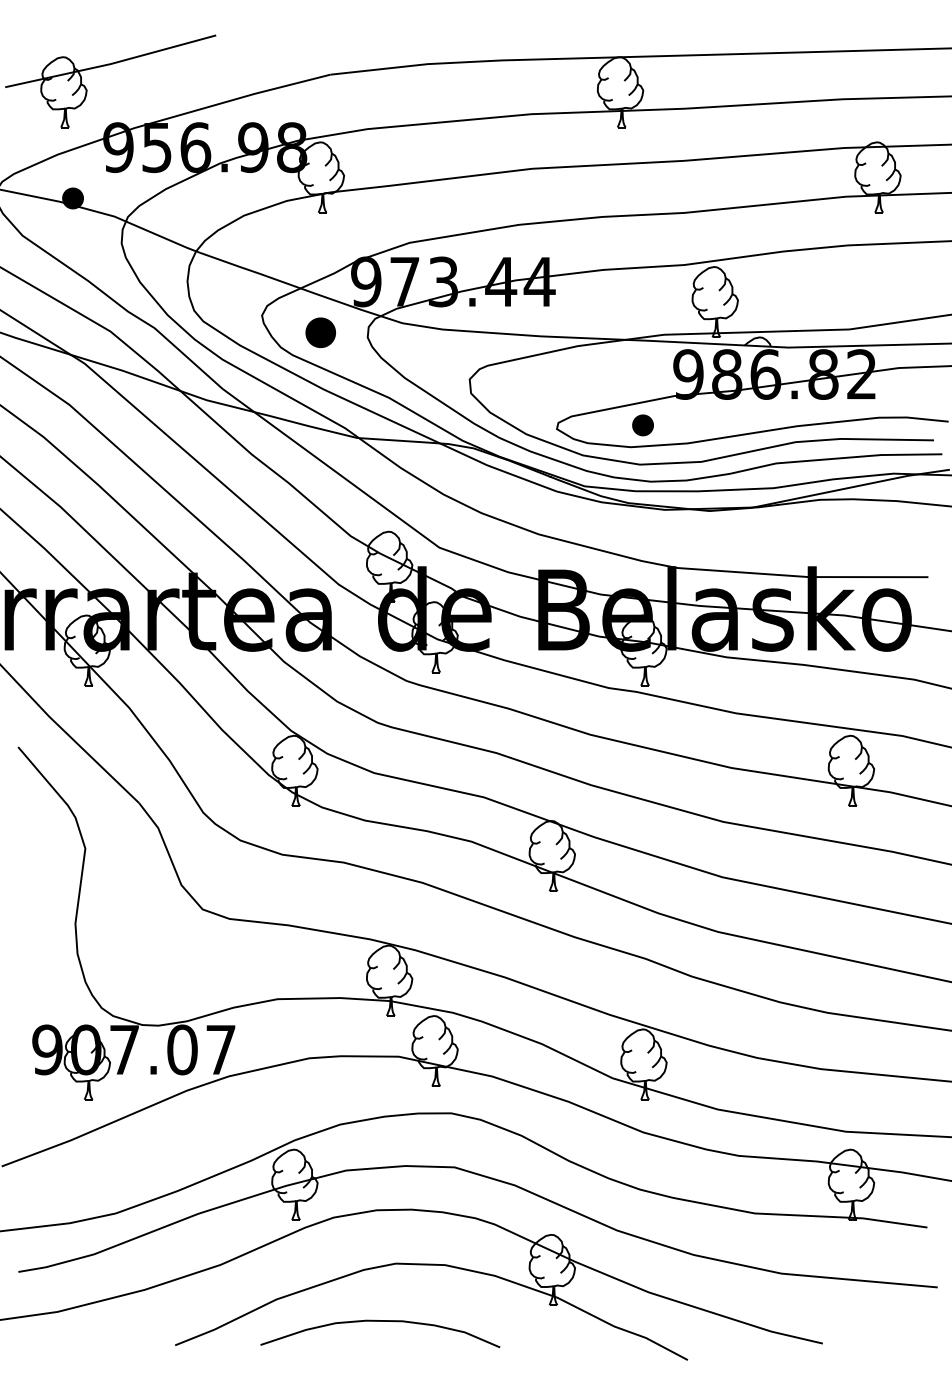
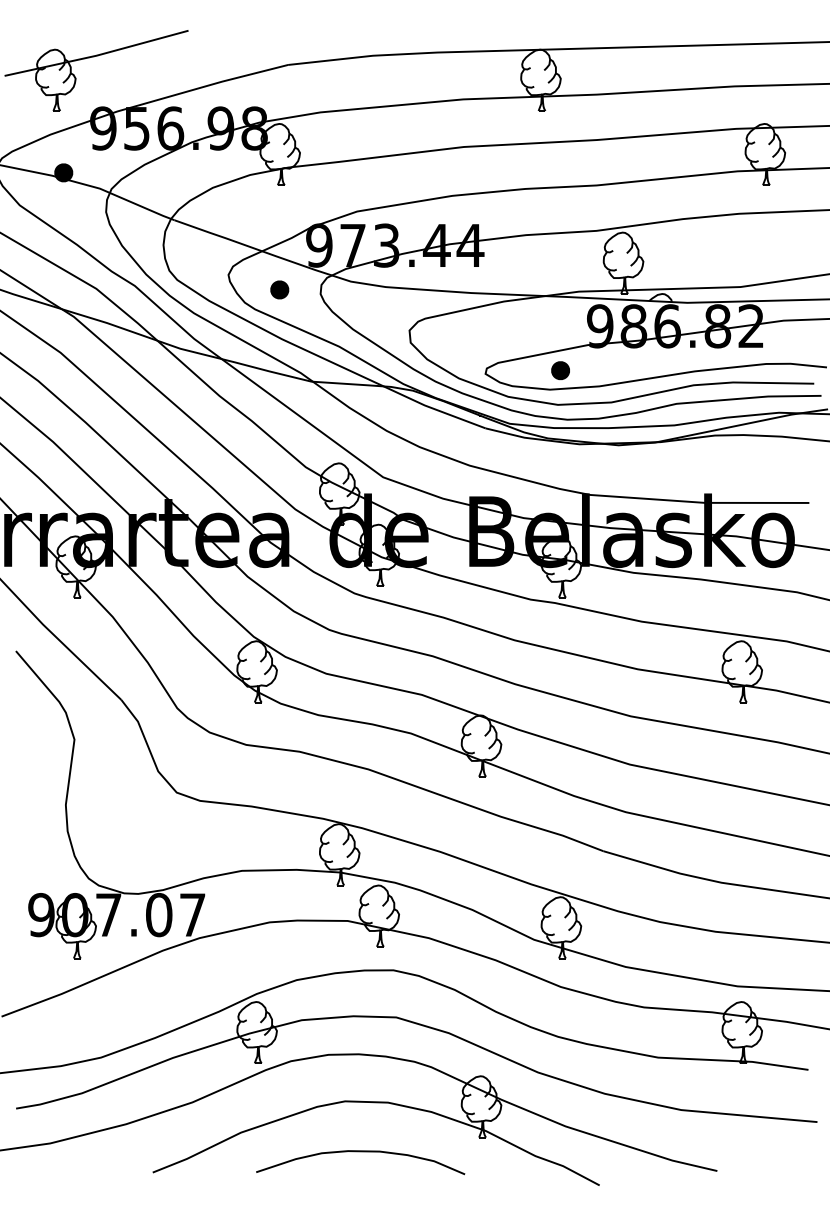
part: (320, 332) -> (279, 289), size x0.71
curve: (380, 1322) -> (360, 1152), moved

